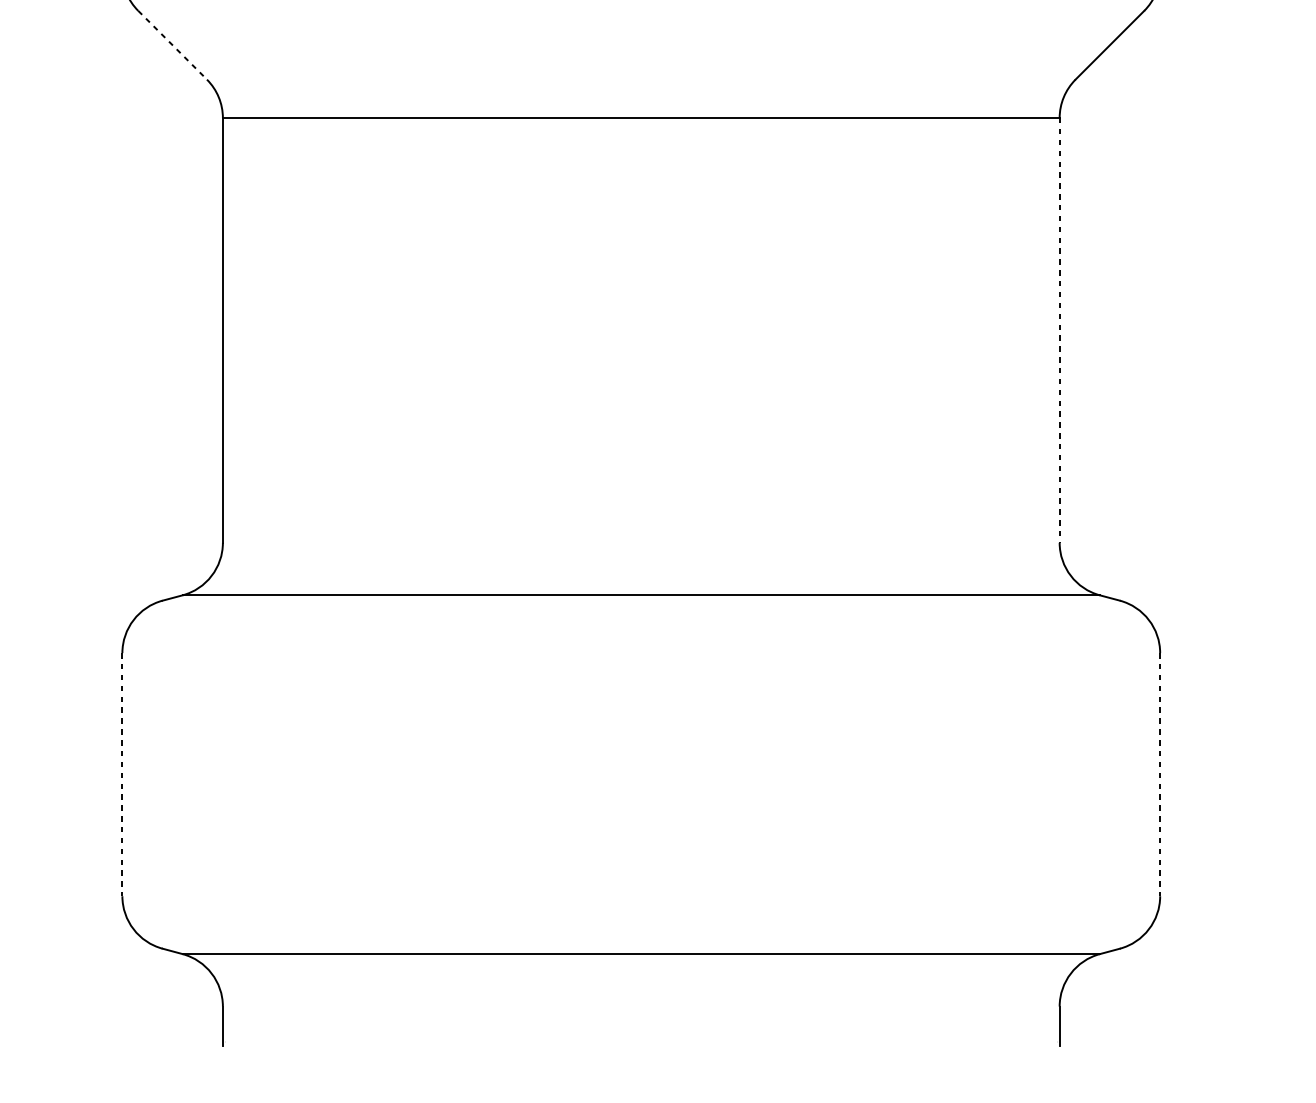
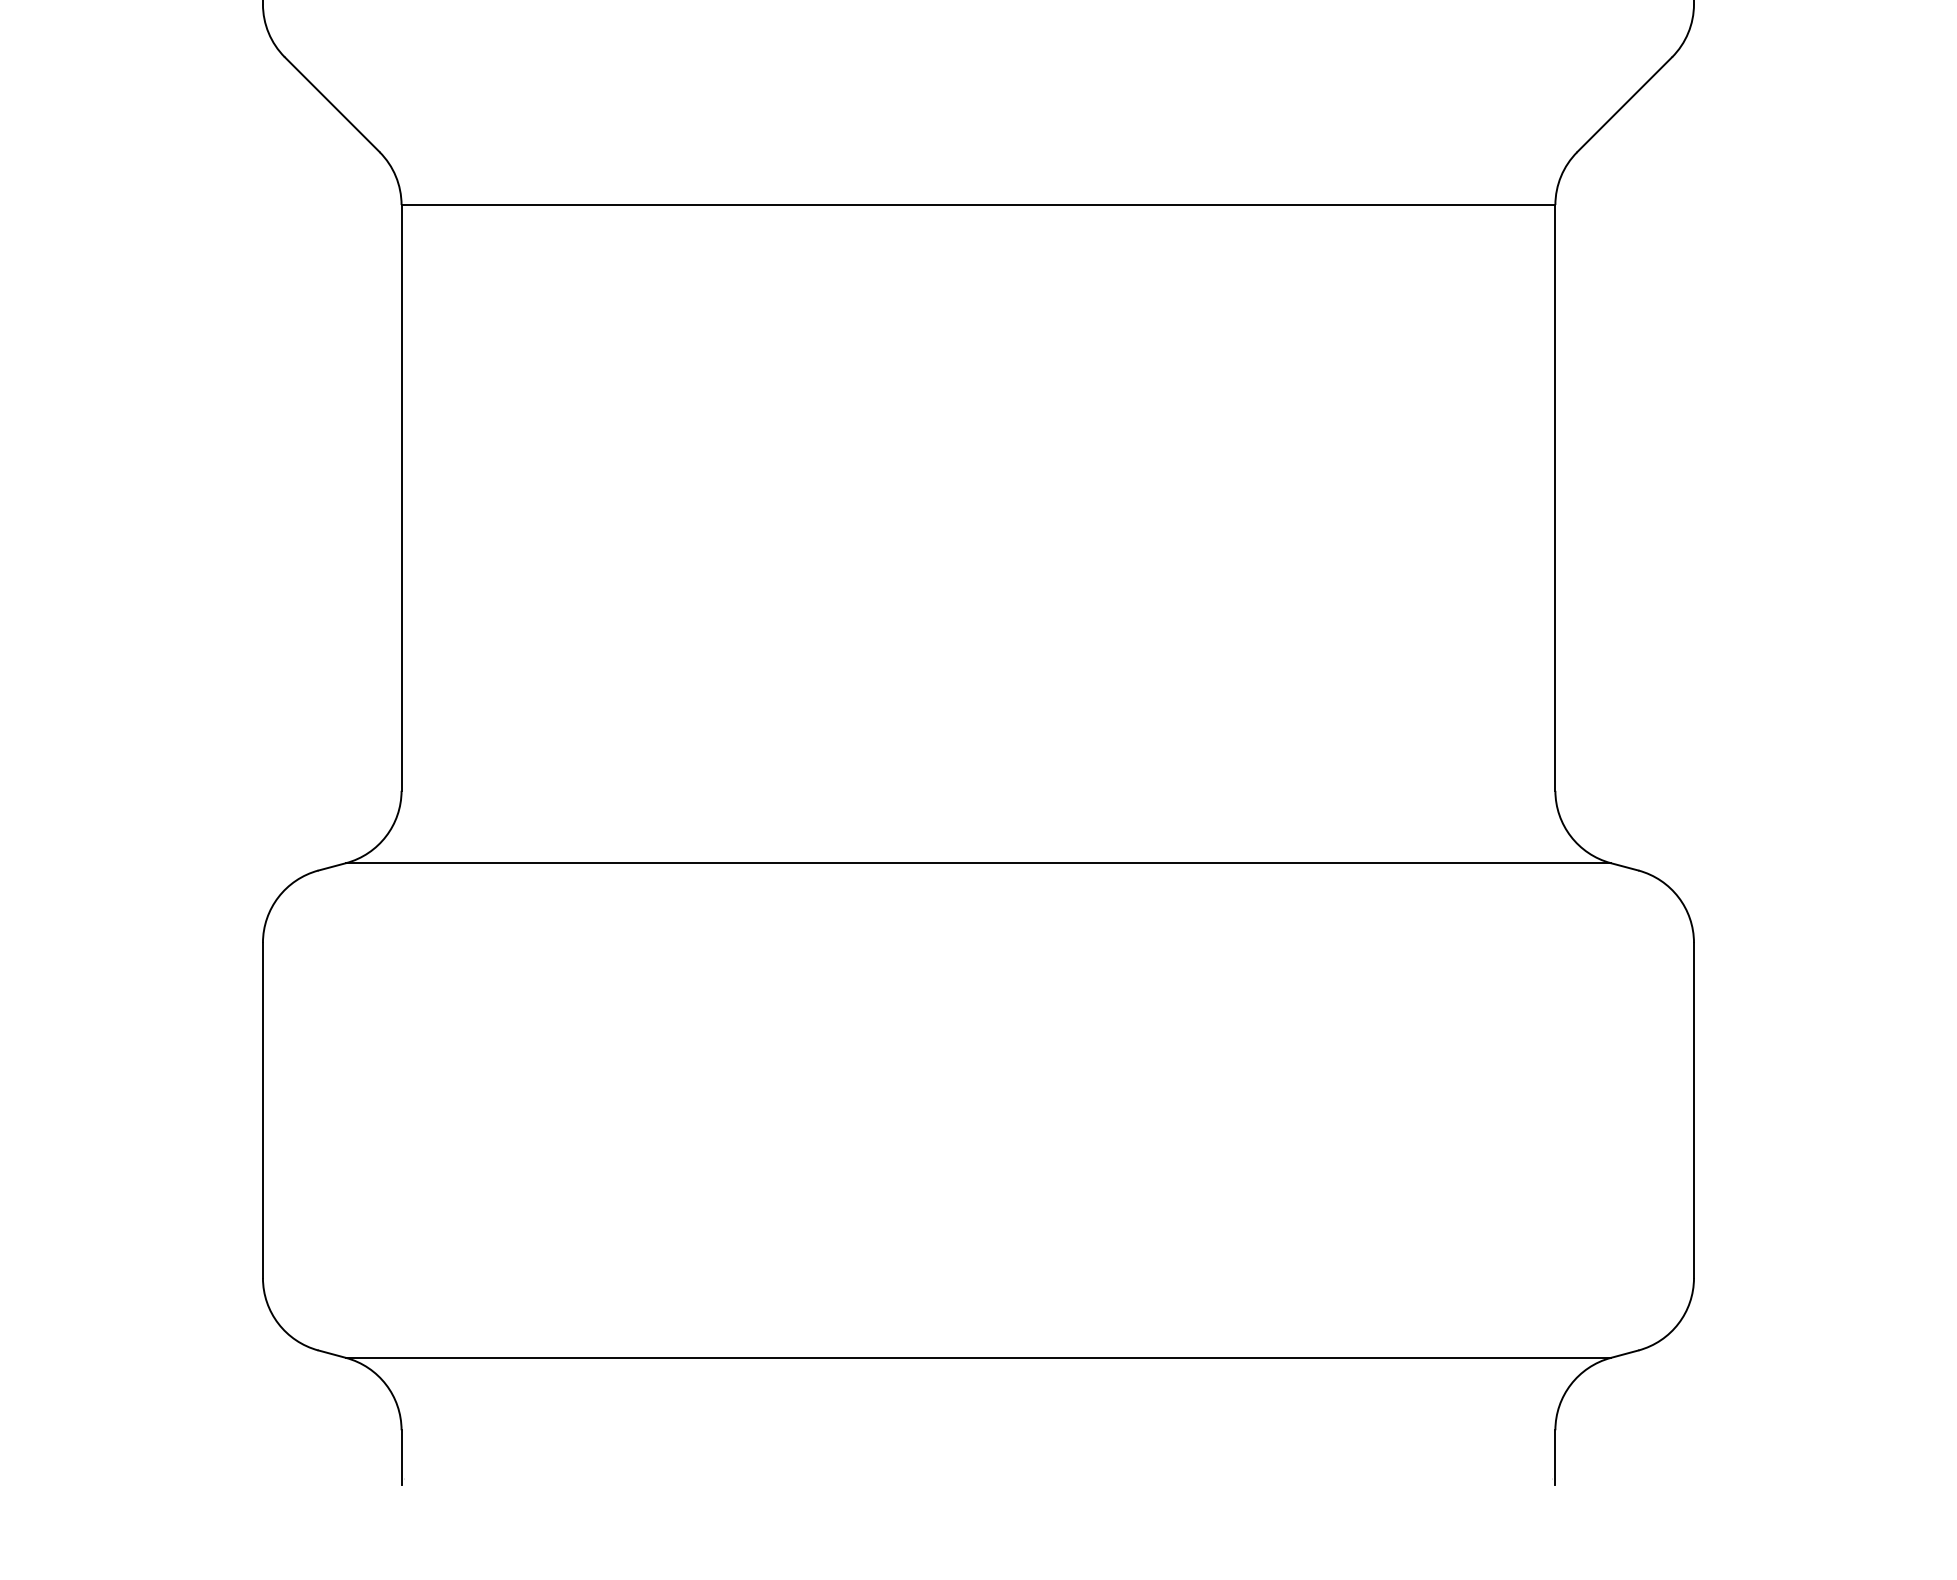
line: (172, 45) -> (332, 104), dashed -> solid
line: (1059, 330) -> (1555, 497), dashed -> solid
line: (122, 774) -> (262, 1110), dashed -> solid
line: (1160, 774) -> (1694, 1110), dashed -> solid

